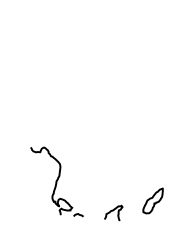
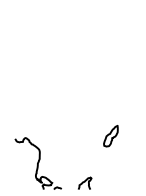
part: (152, 201) -> (110, 136), moved

